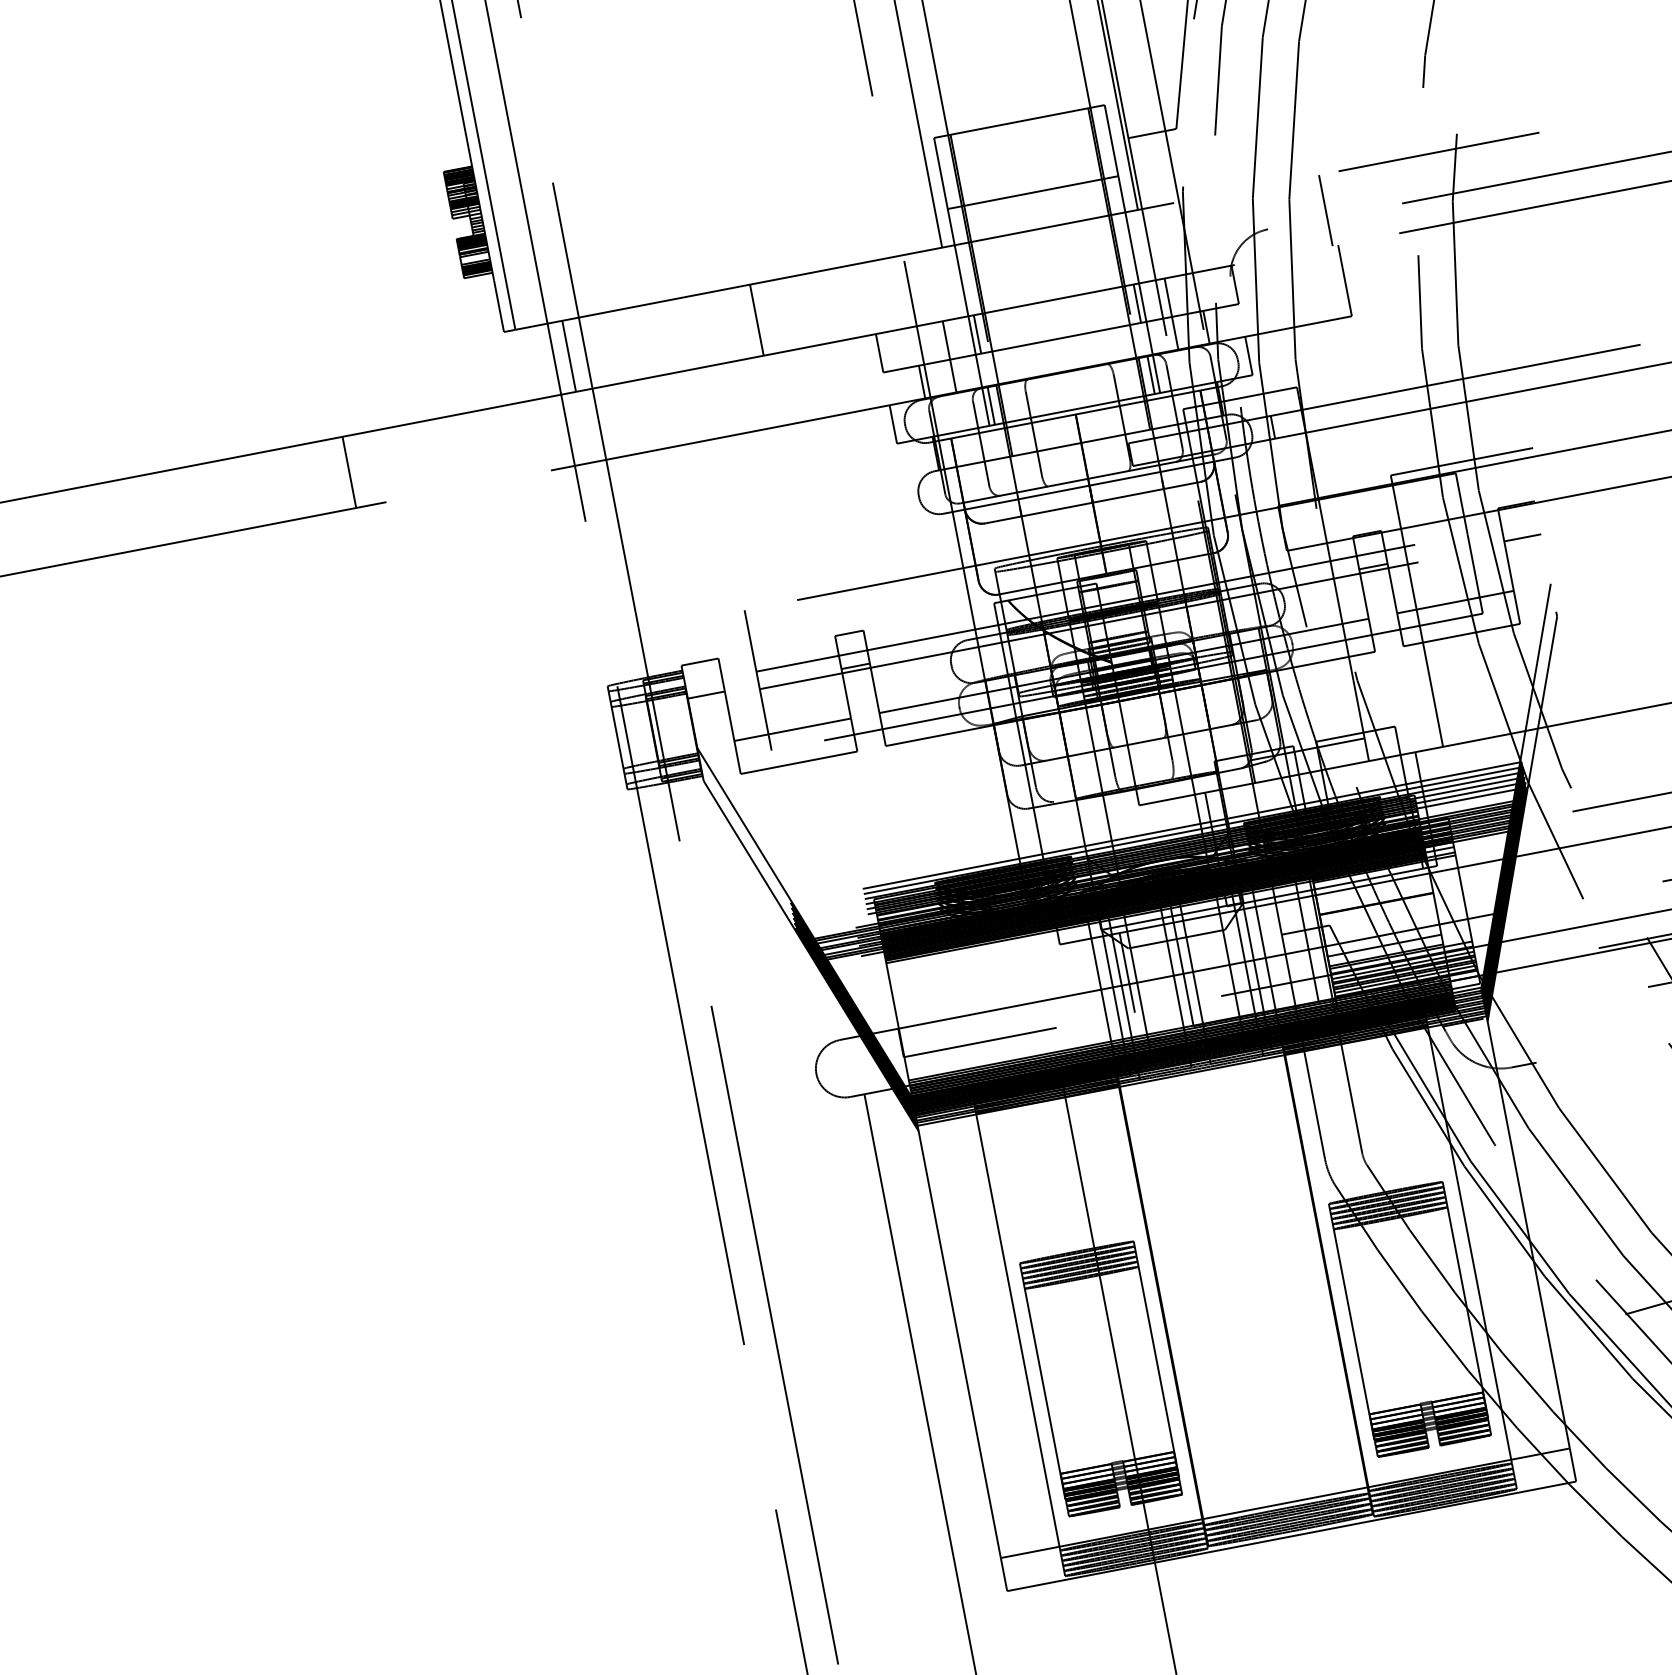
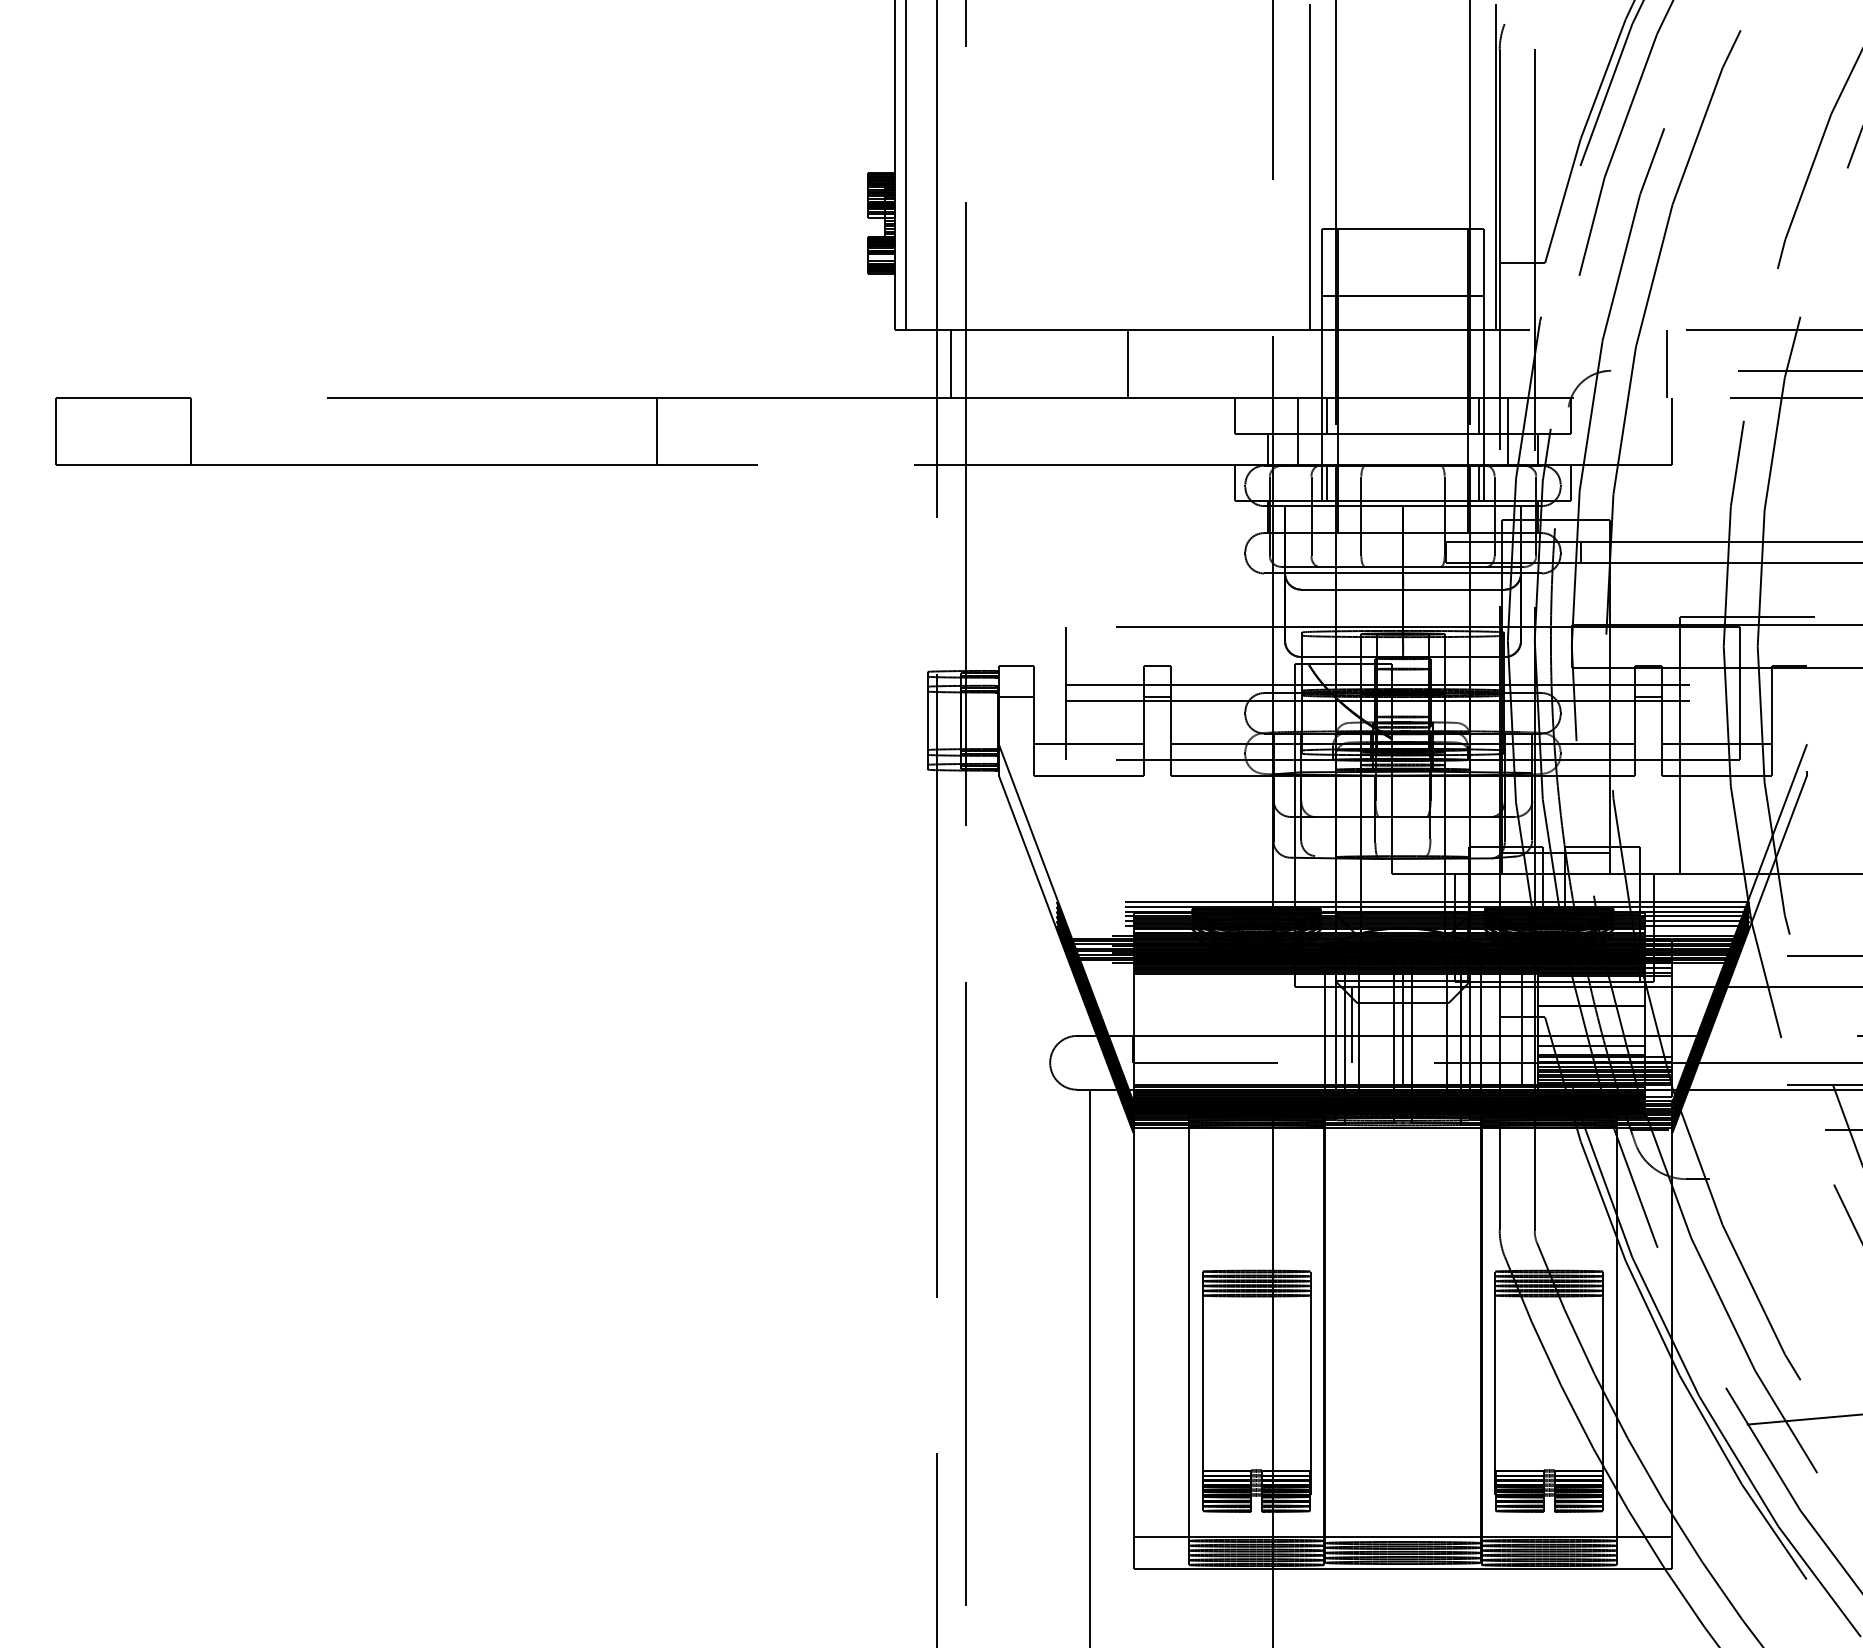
line: (349, 471) -> (657, 430), moved
line: (1522, 538) -> (1789, 697), removed

